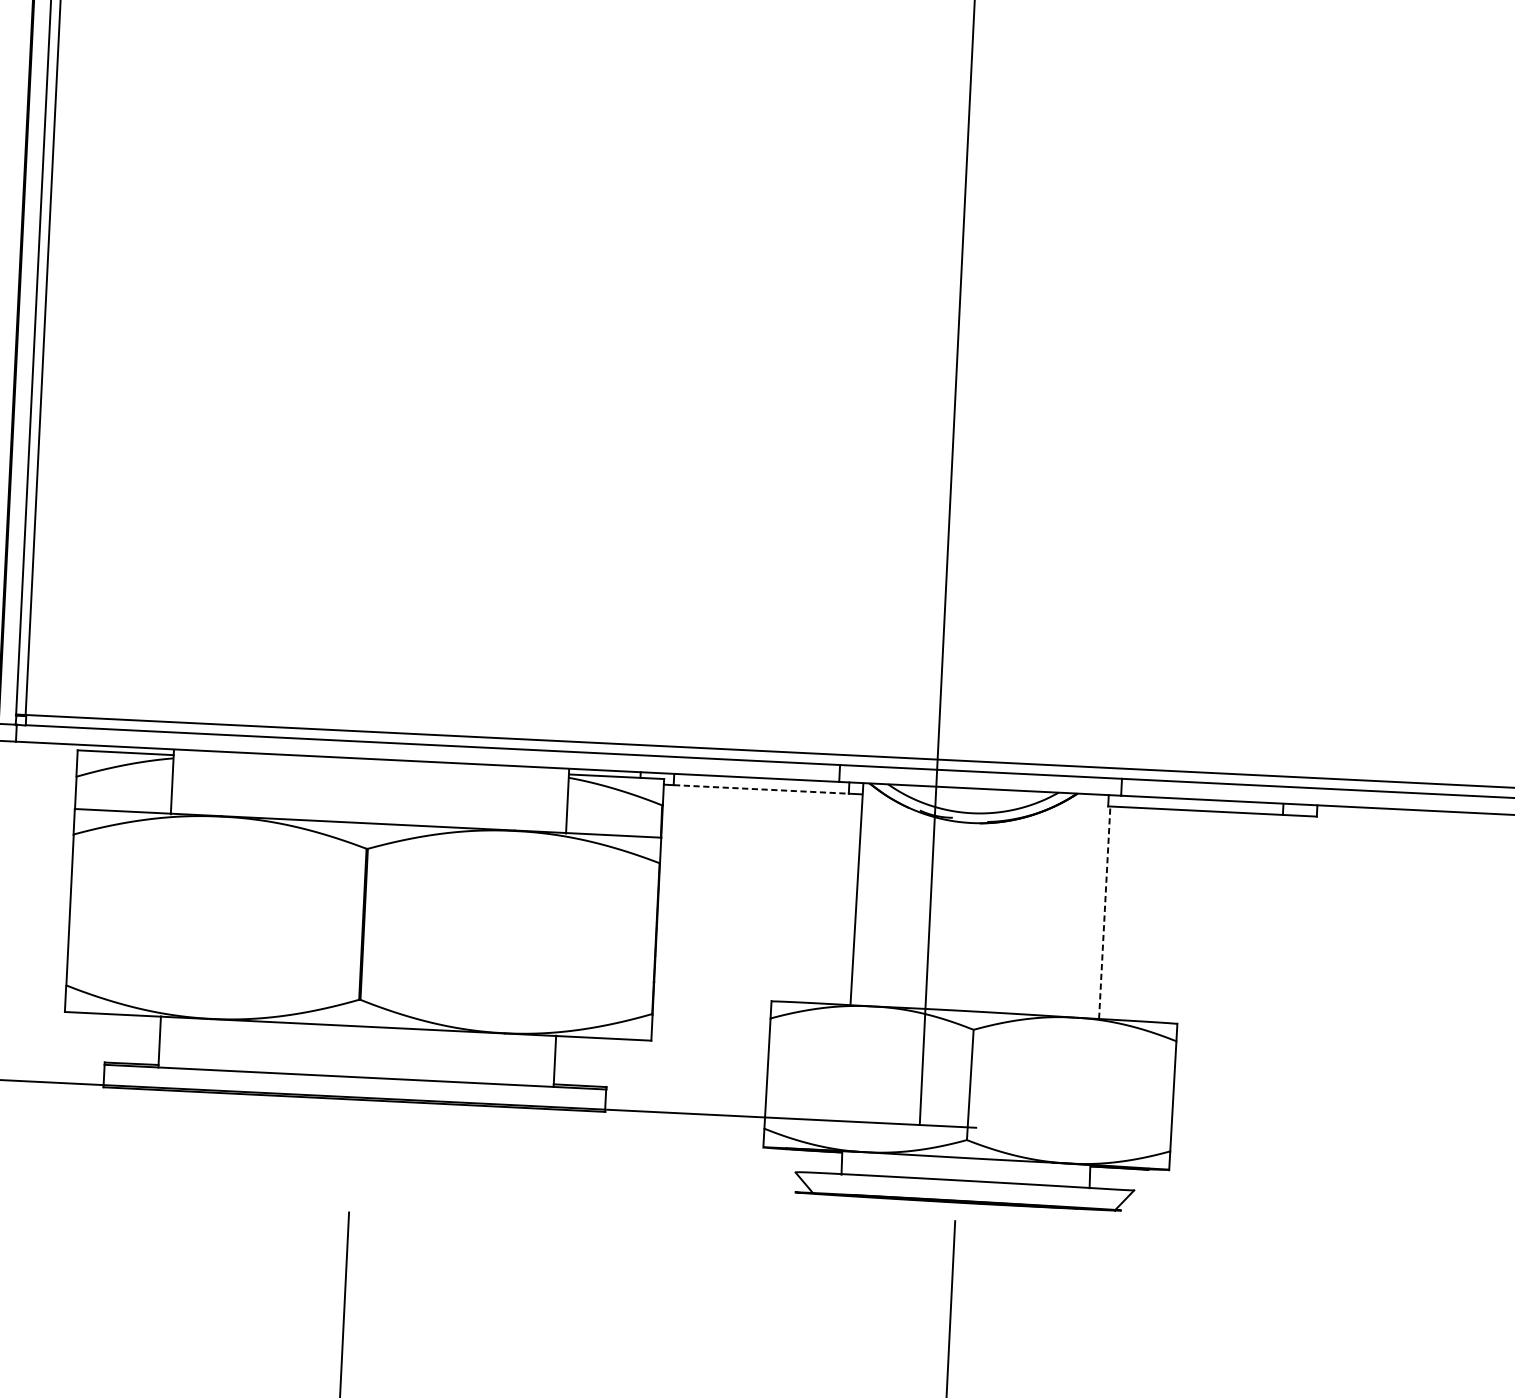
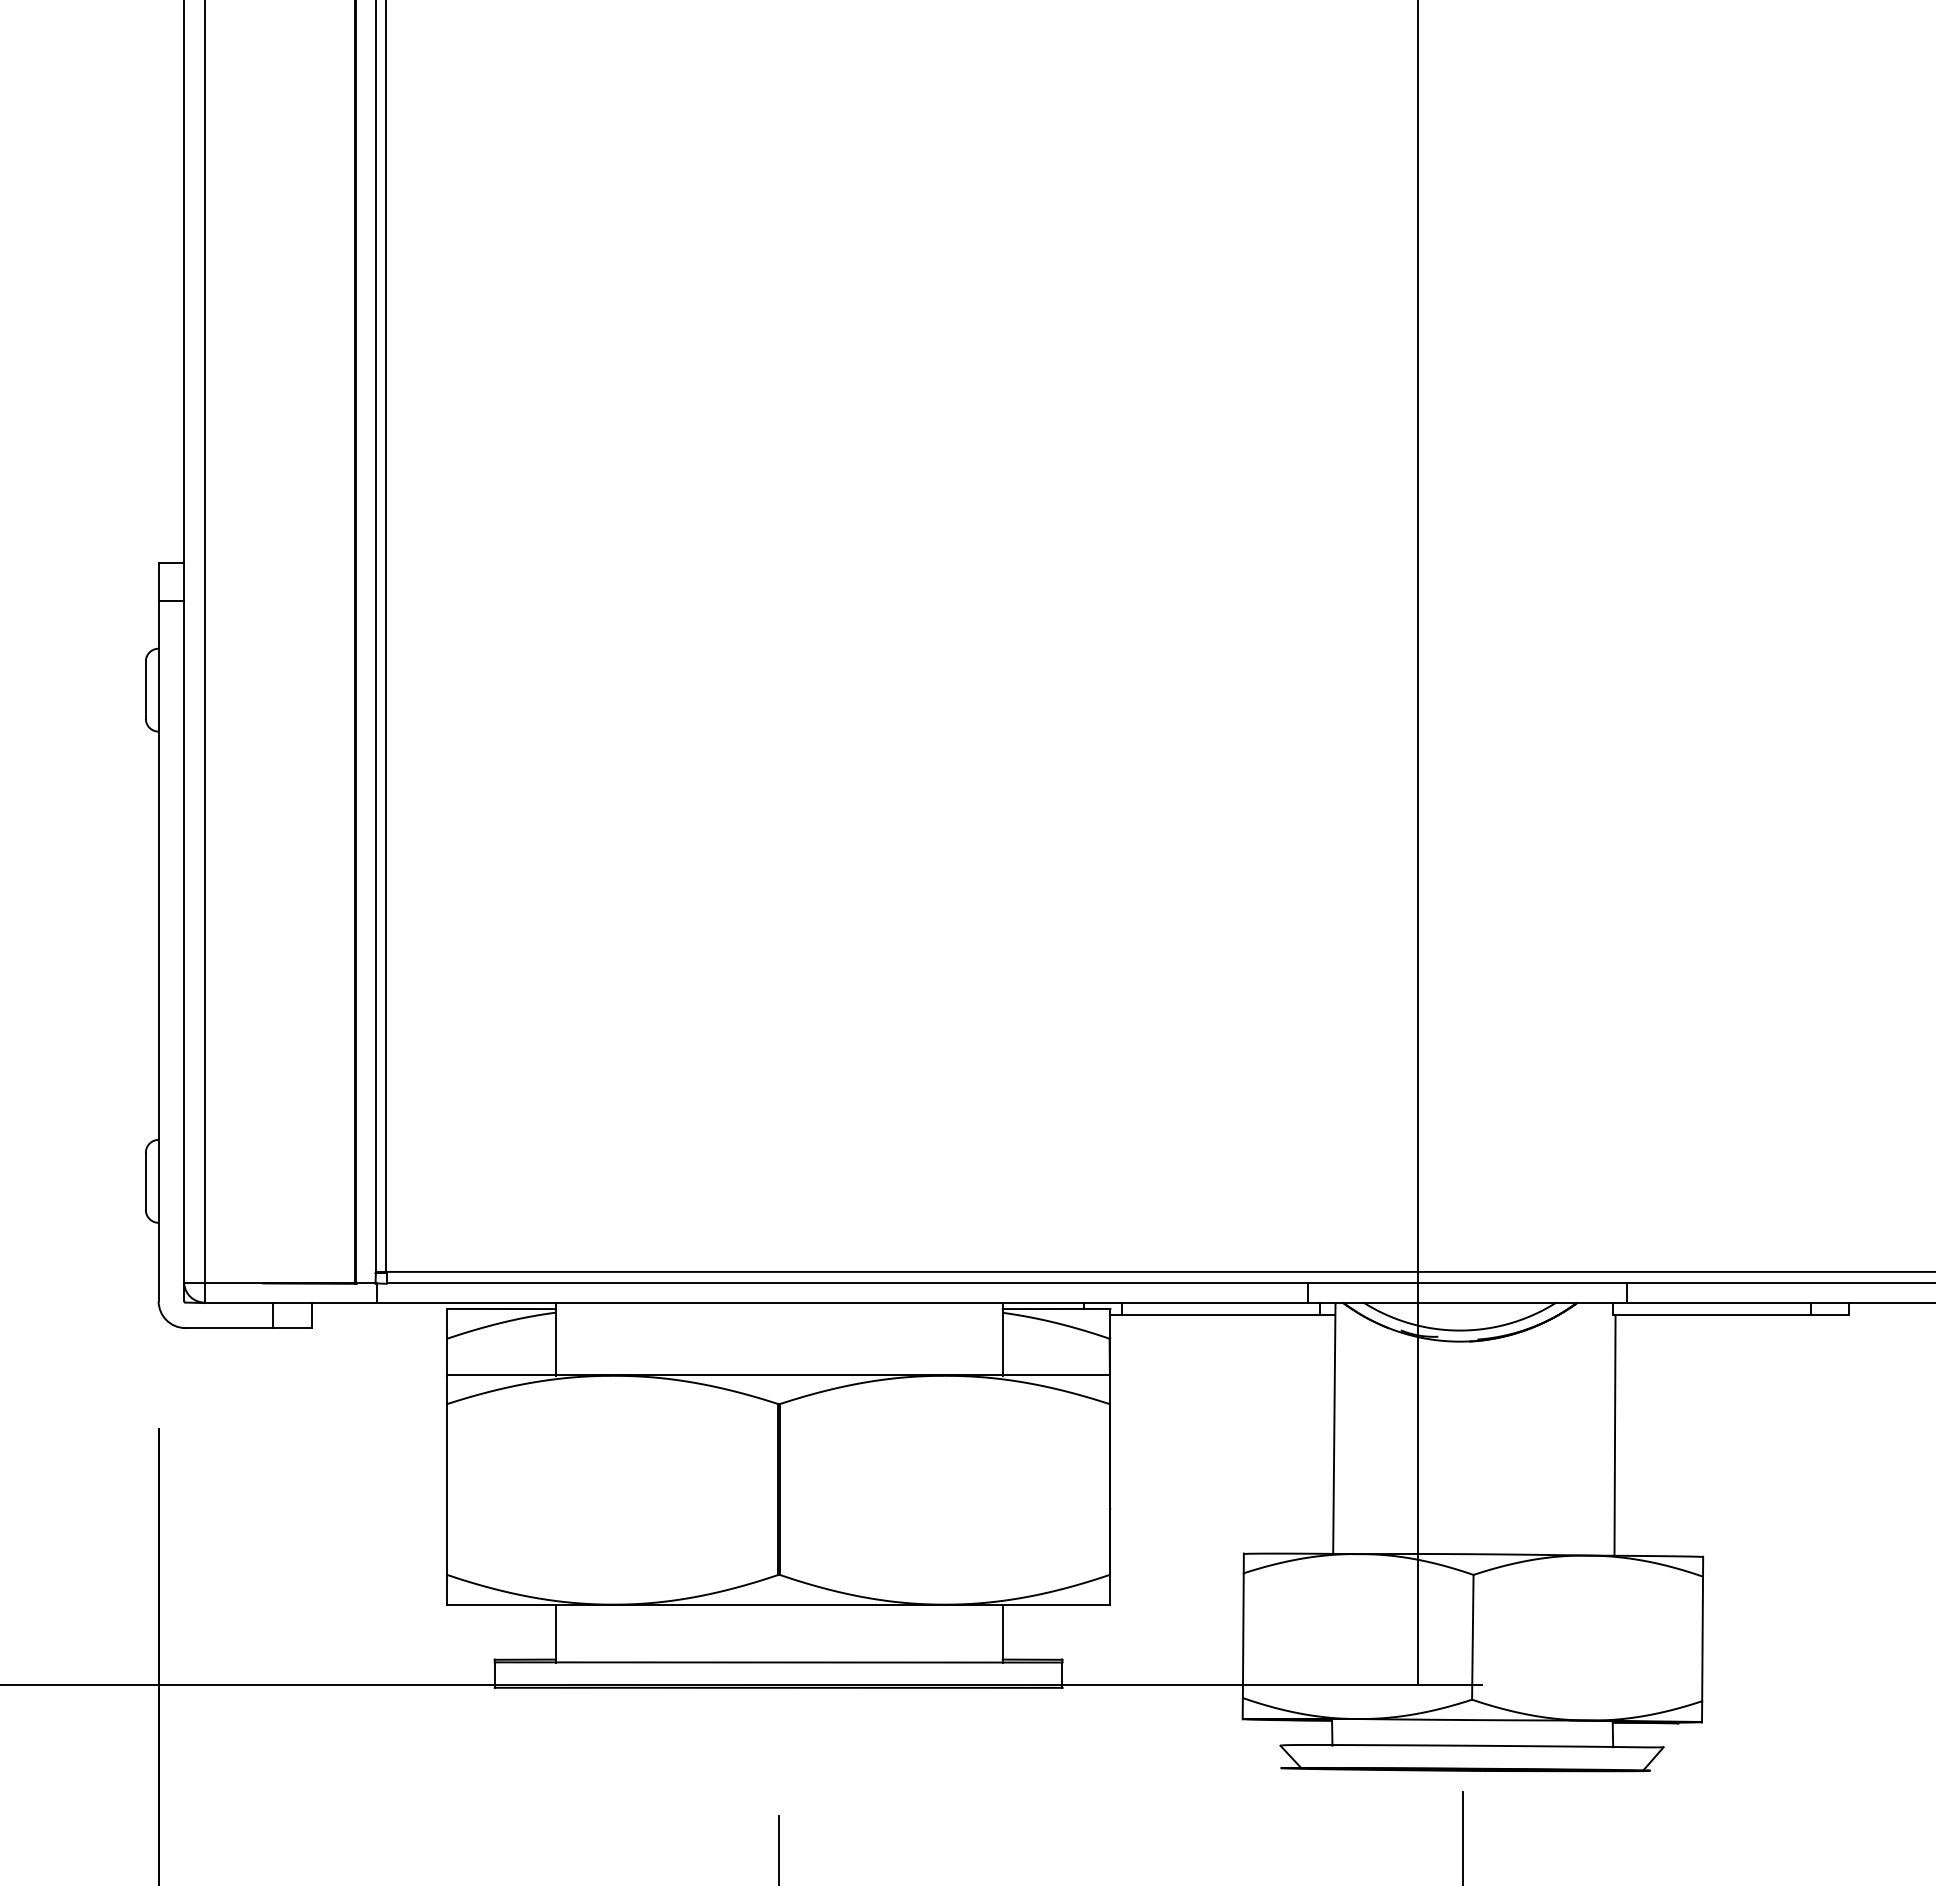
line: (761, 789) -> (1220, 1315), dashed -> solid
line: (1105, 911) -> (1615, 1434), dashed -> solid

